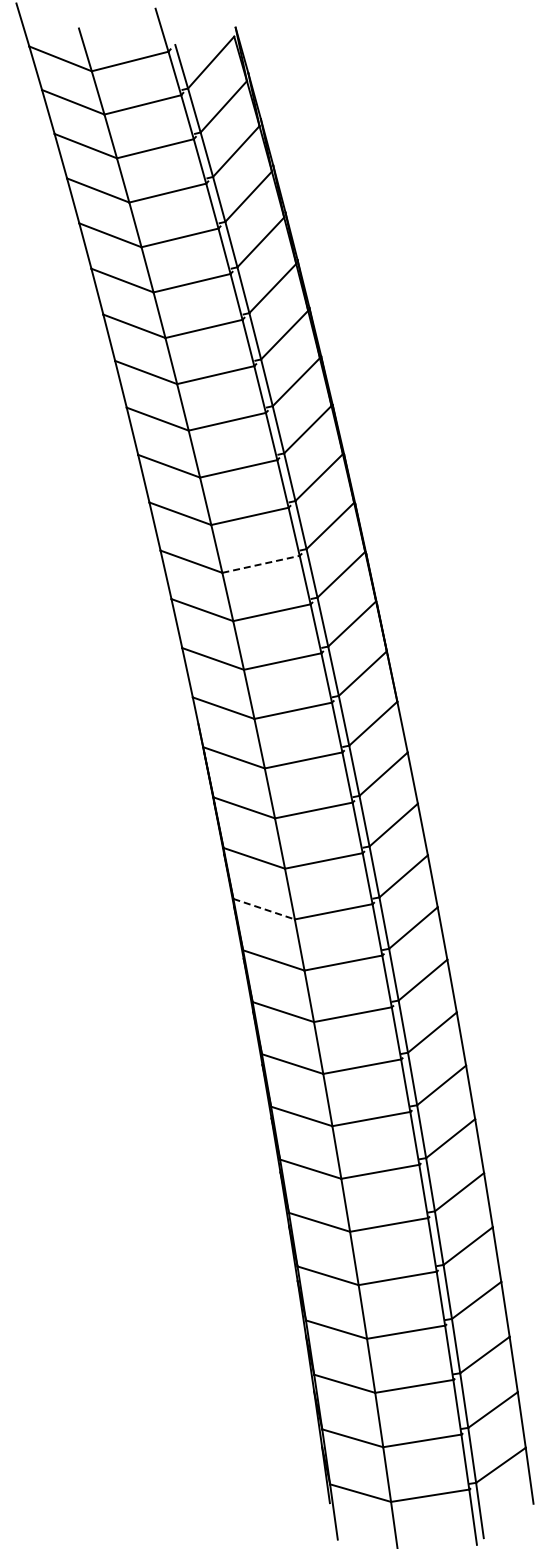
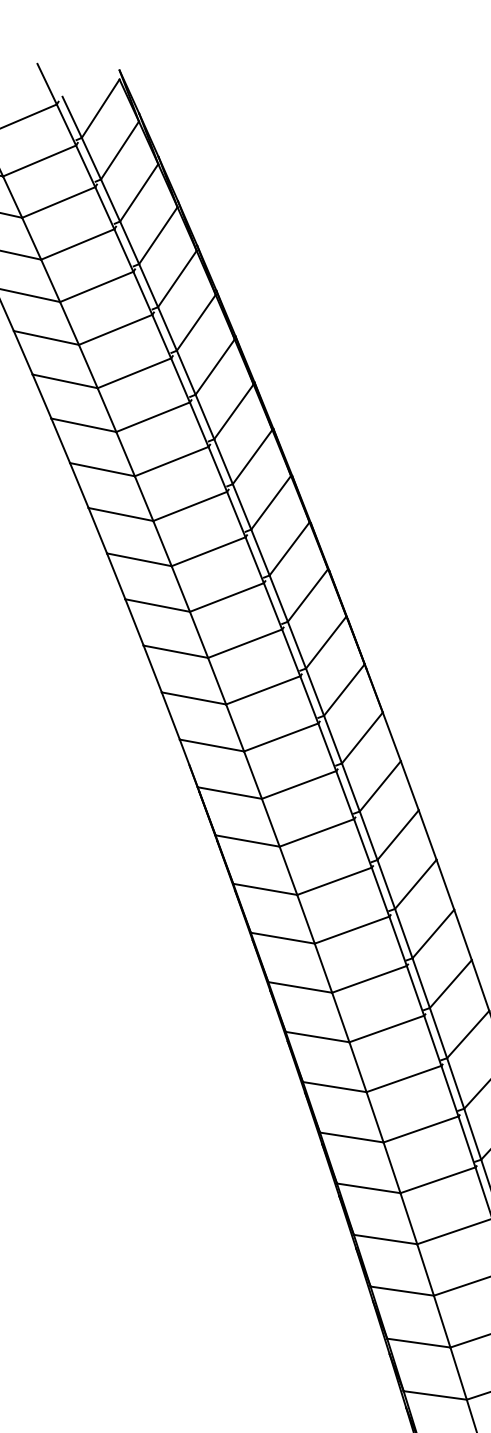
line: (261, 564) -> (227, 597), dashed -> solid
line: (264, 909) -> (283, 938), dashed -> solid

